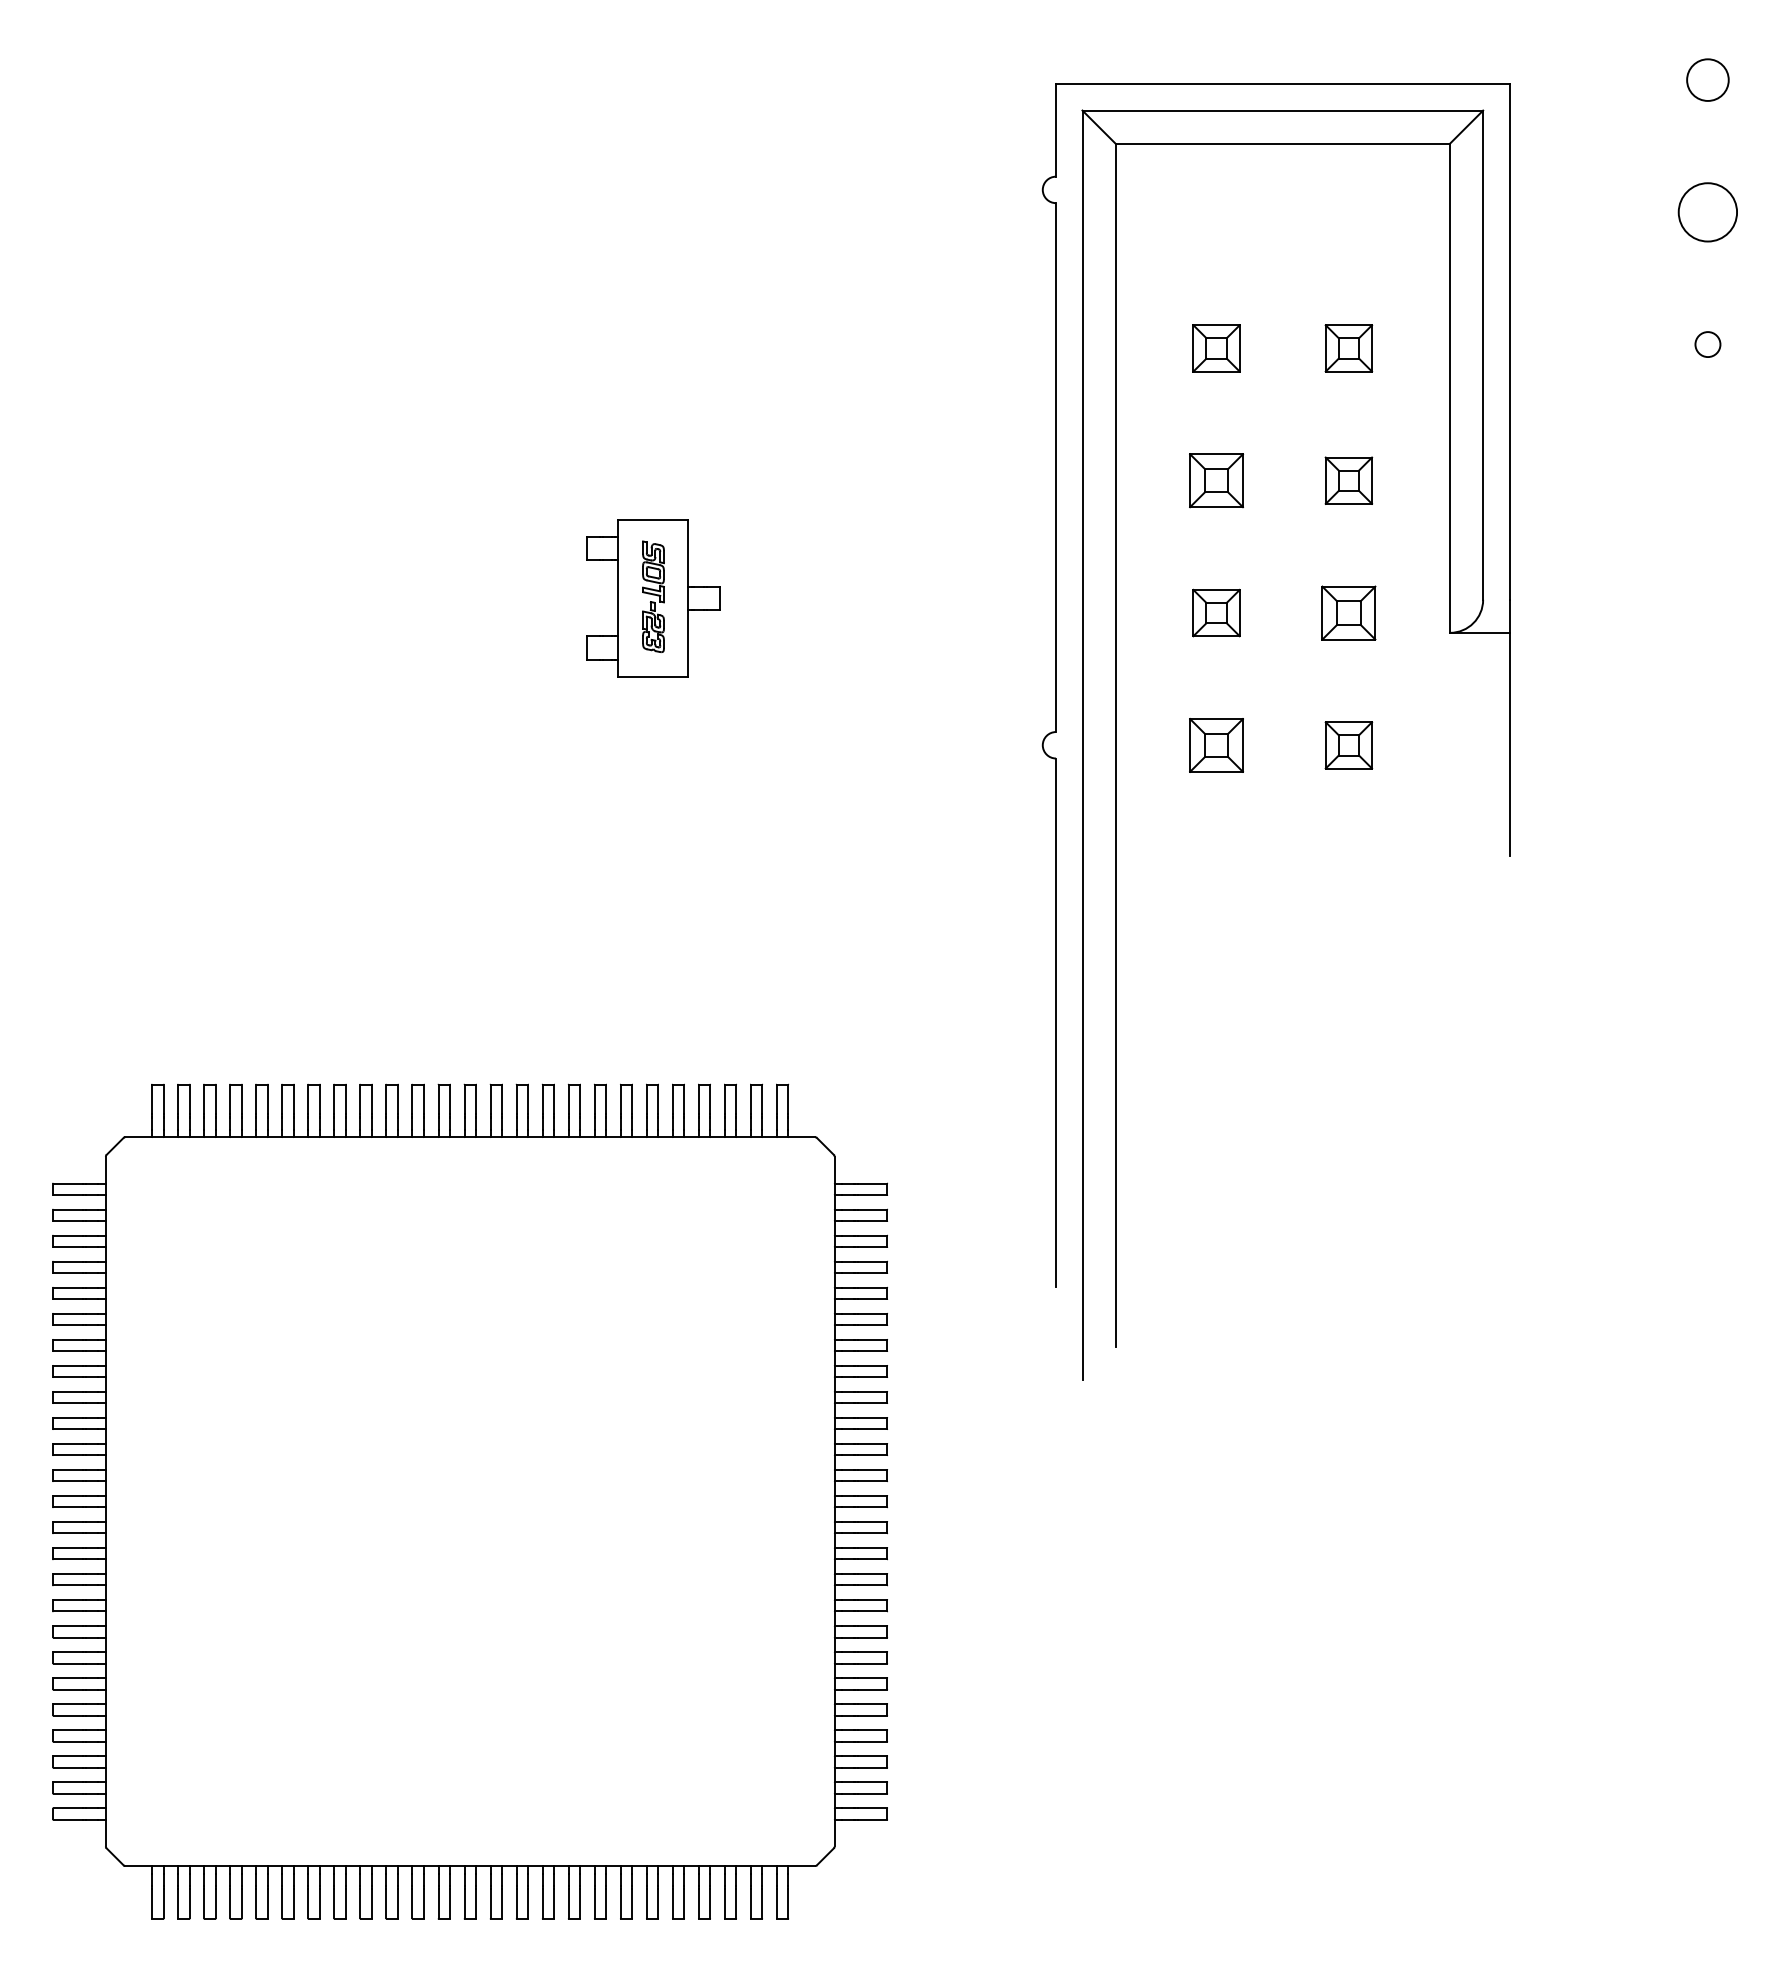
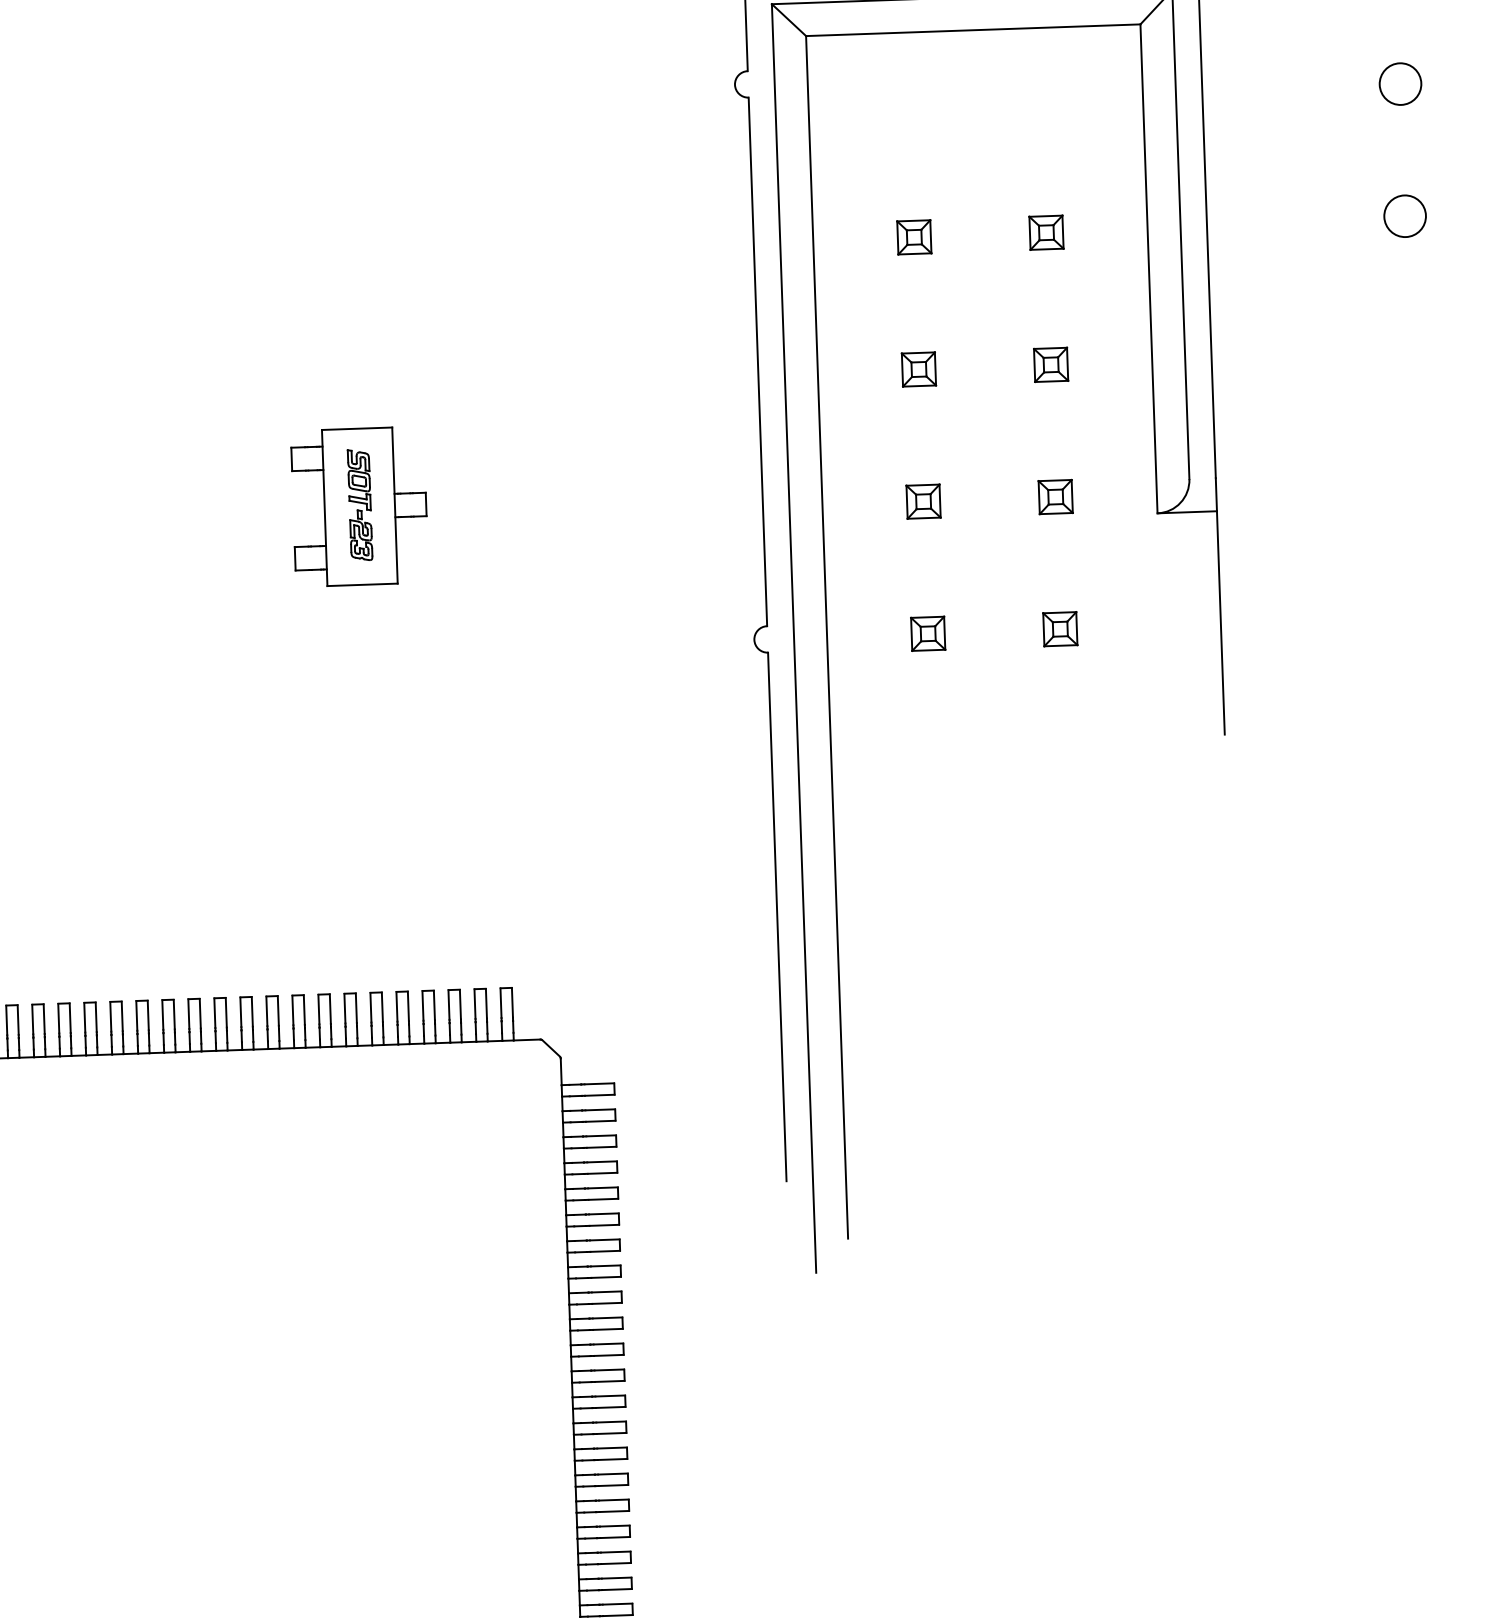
circle: (1707, 212) -> (1400, 84), size x0.71
circle: (1707, 344) -> (1404, 216), size x1.67
part: (1216, 348) -> (914, 237), size x0.71
part: (1348, 348) -> (1046, 232), size x0.71
part: (1216, 480) -> (918, 369), size x0.62
part: (1348, 480) -> (1050, 364), size x0.71
part: (1216, 612) -> (923, 501), size x0.71
part: (1348, 612) -> (1055, 496), size x0.62
part: (1216, 744) -> (927, 633), size x0.62
part: (1348, 744) -> (1059, 628), size x0.71

